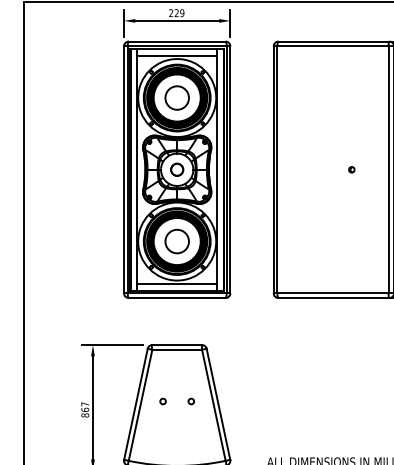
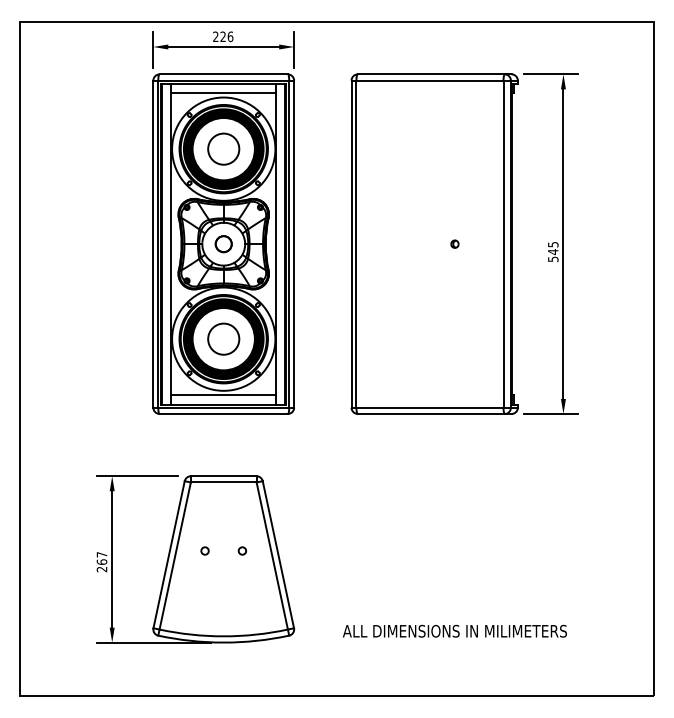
text: (182, 12) -> (230, 36), 229 -> 226
text: (84, 415) -> (101, 569), 867 -> 267

